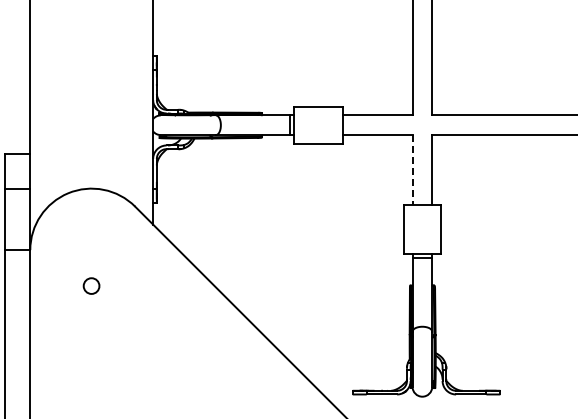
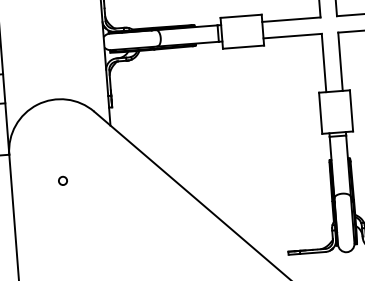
line: (412, 169) -> (323, 62), dashed -> solid
circle: (91, 285) -> (62, 180), size x0.62

